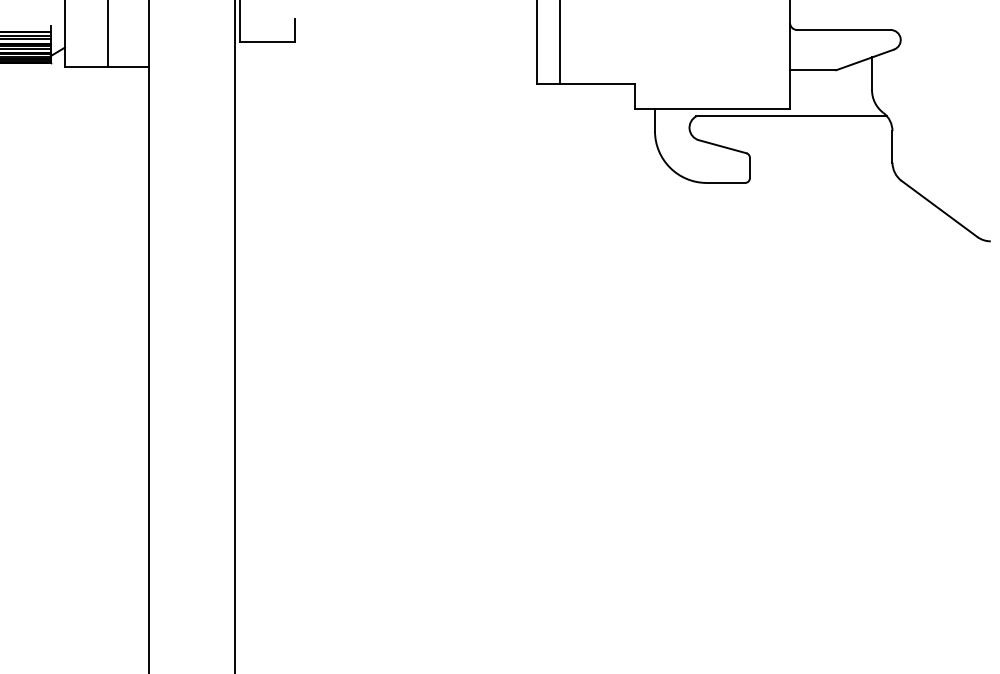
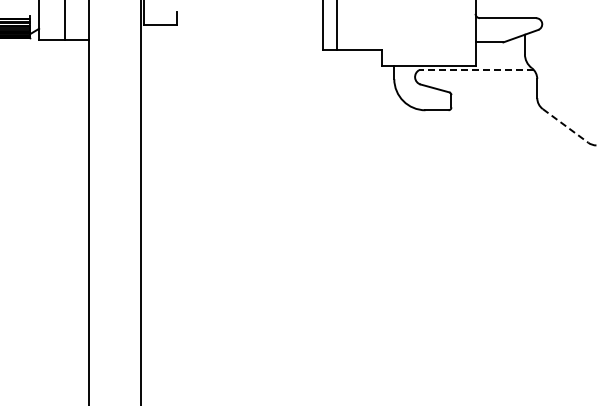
line: (791, 116) -> (476, 70), solid -> dashed
line: (939, 209) -> (565, 126), solid -> dashed

